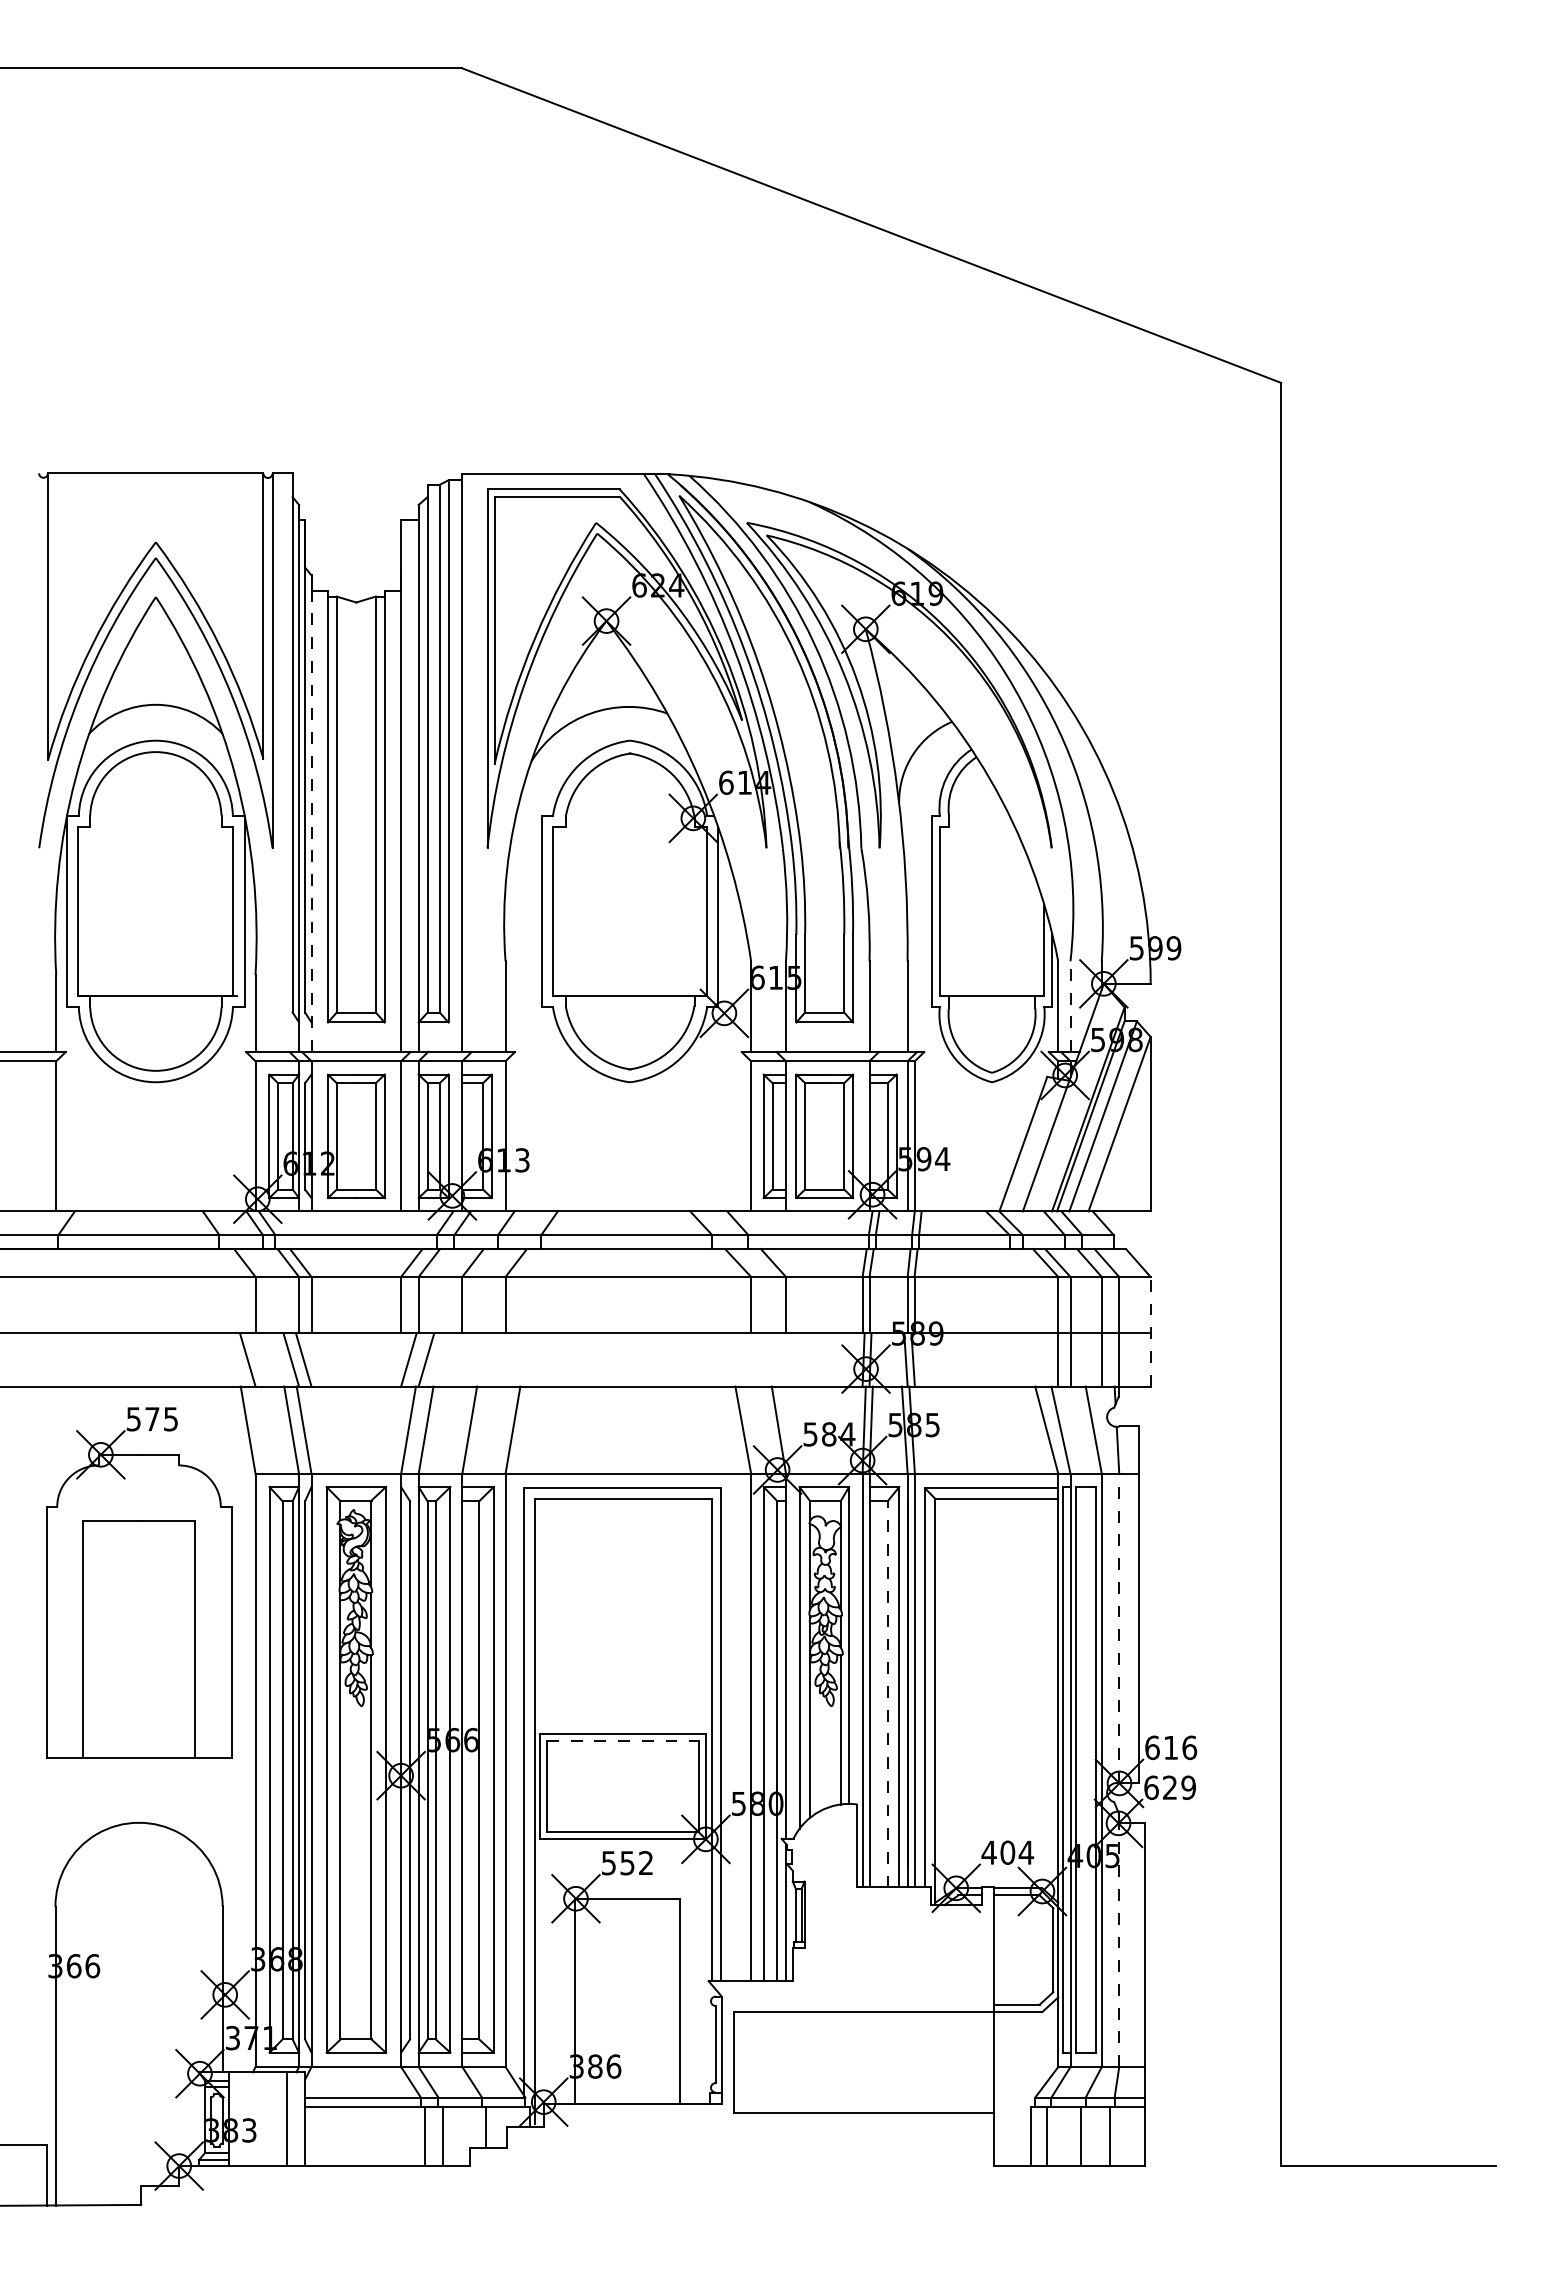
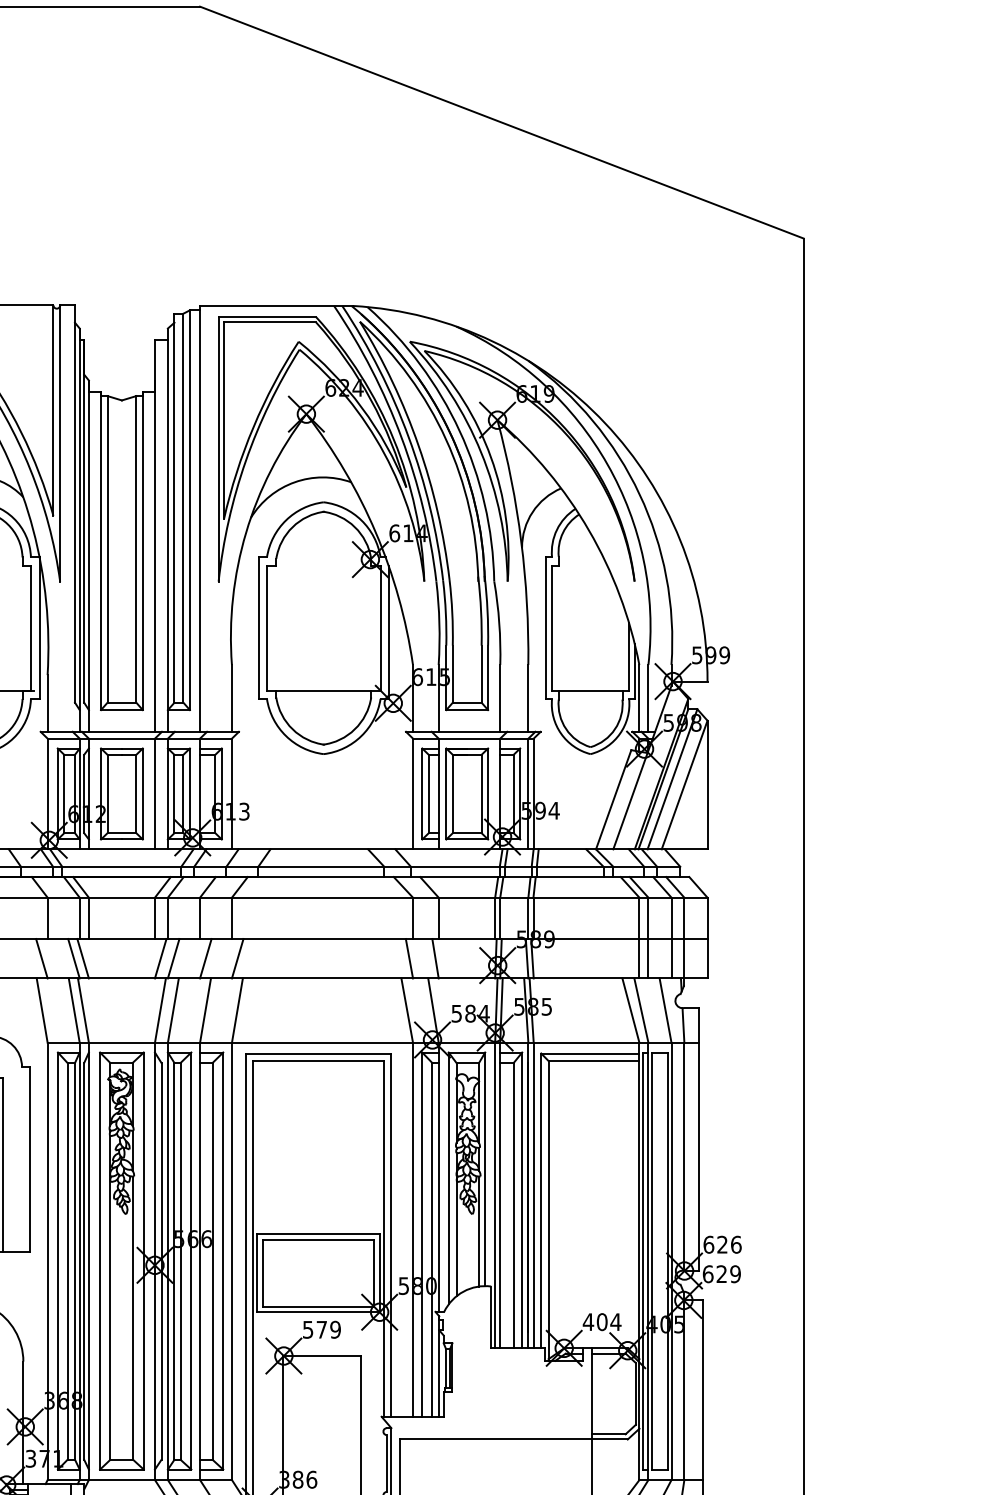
line: (311, 813) -> (88, 555), dashed -> solid
line: (1070, 1006) -> (648, 698), dashed -> solid
line: (1150, 1331) -> (707, 937), dashed -> solid
line: (469, 1359) -> (205, 958), added
line: (513, 1359) -> (237, 958), added
line: (746, 1359) -> (409, 958), added
line: (781, 1359) -> (435, 958), added
line: (1119, 1628) -> (684, 1156), dashed -> solid
line: (887, 1693) -> (513, 1204), dashed -> solid
line: (622, 1740) -> (318, 1239), dashed -> solid
text: (1170, 1747) -> (722, 1244), 616 -> 626
text: (636, 1863) -> (328, 1330), 552 -> 579
line: (1119, 1945) -> (684, 1390), dashed -> solid

